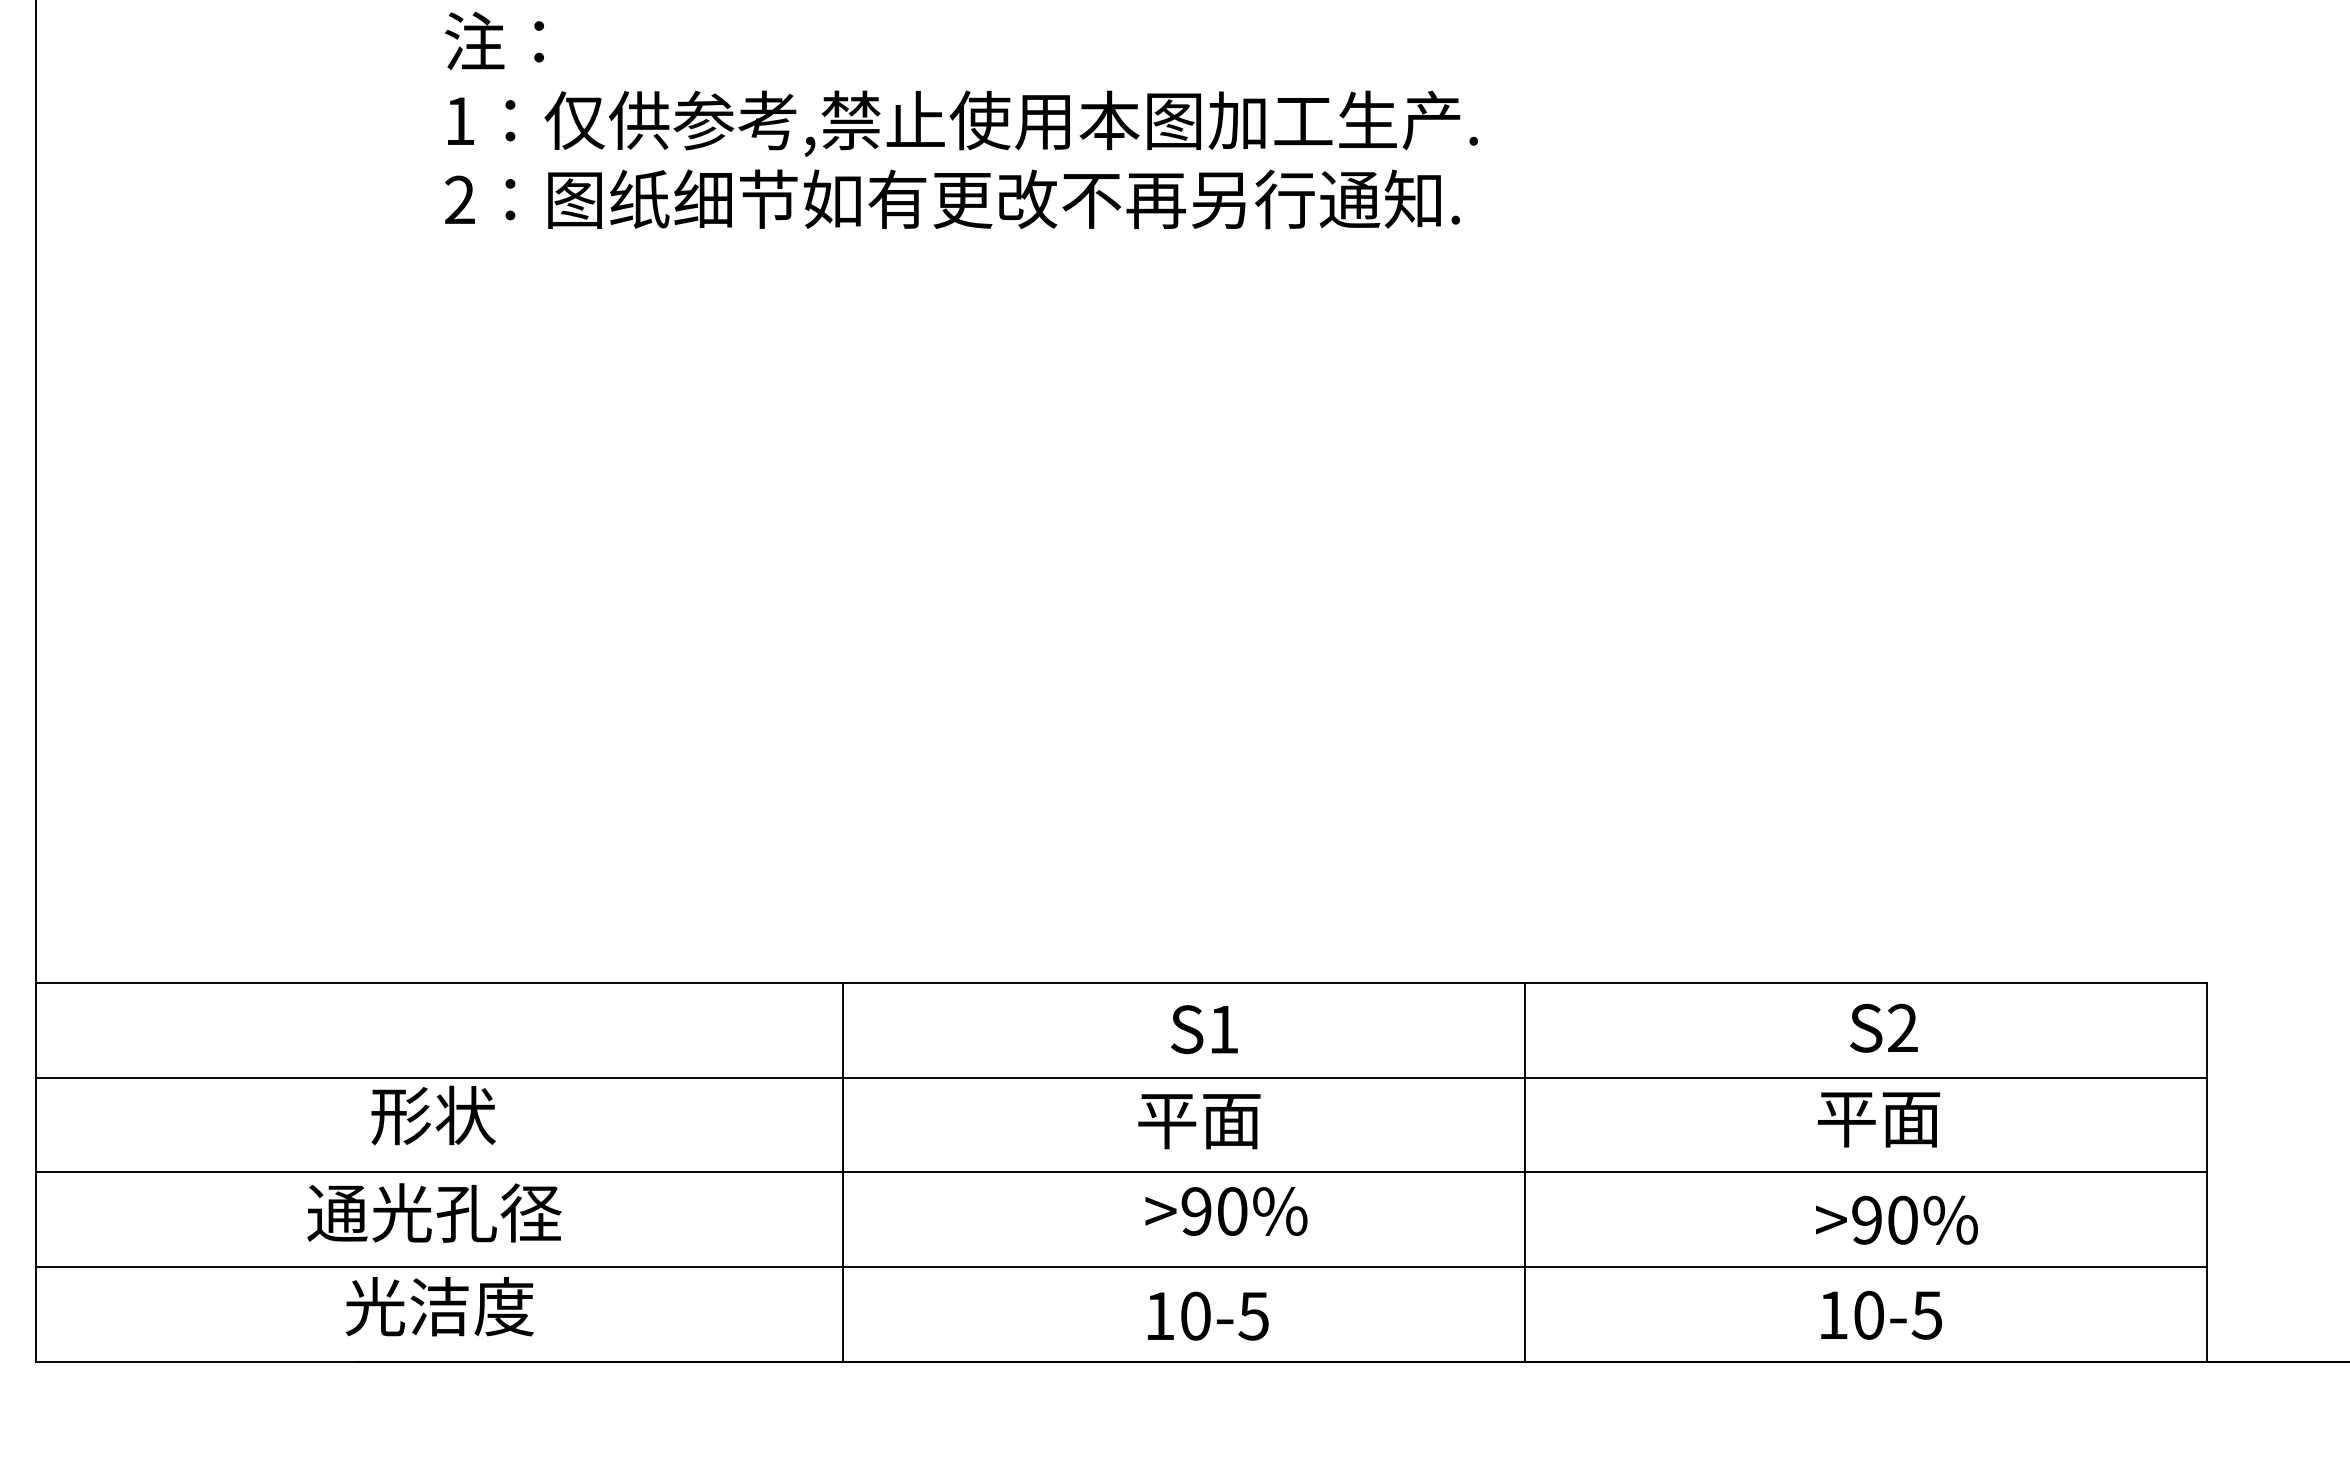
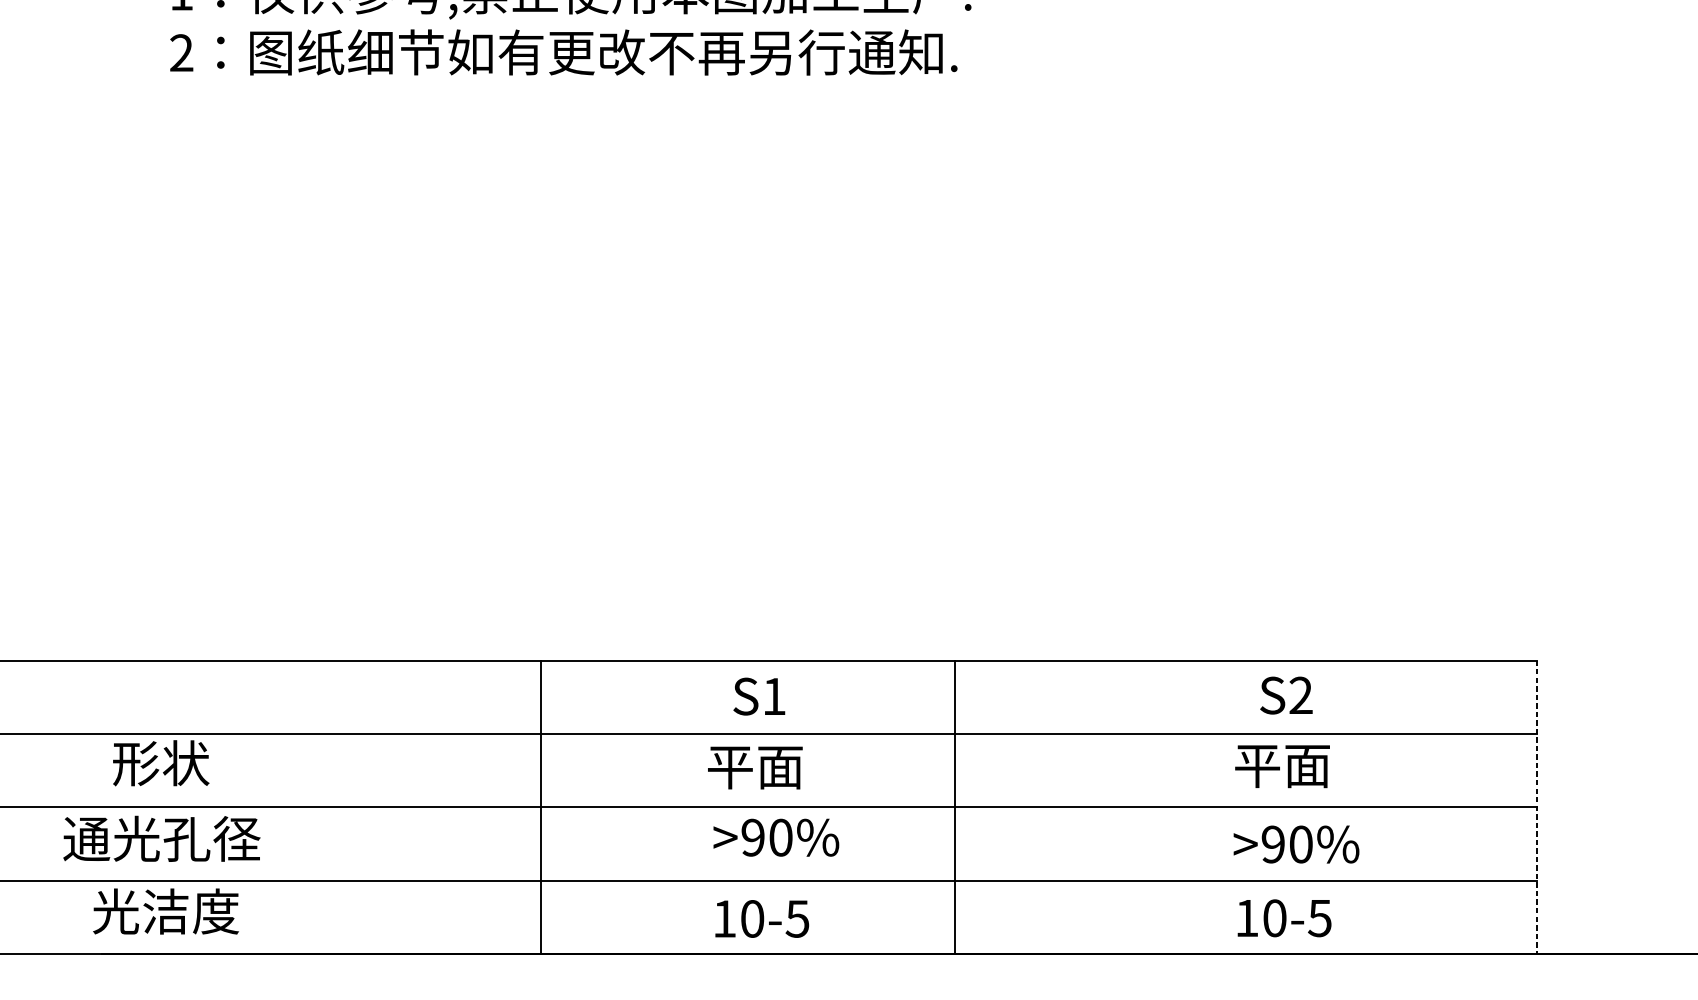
line: (843, 1172) -> (541, 807), moved
line: (1525, 1172) -> (955, 807), moved
line: (2206, 1172) -> (1536, 807), solid -> dashed

